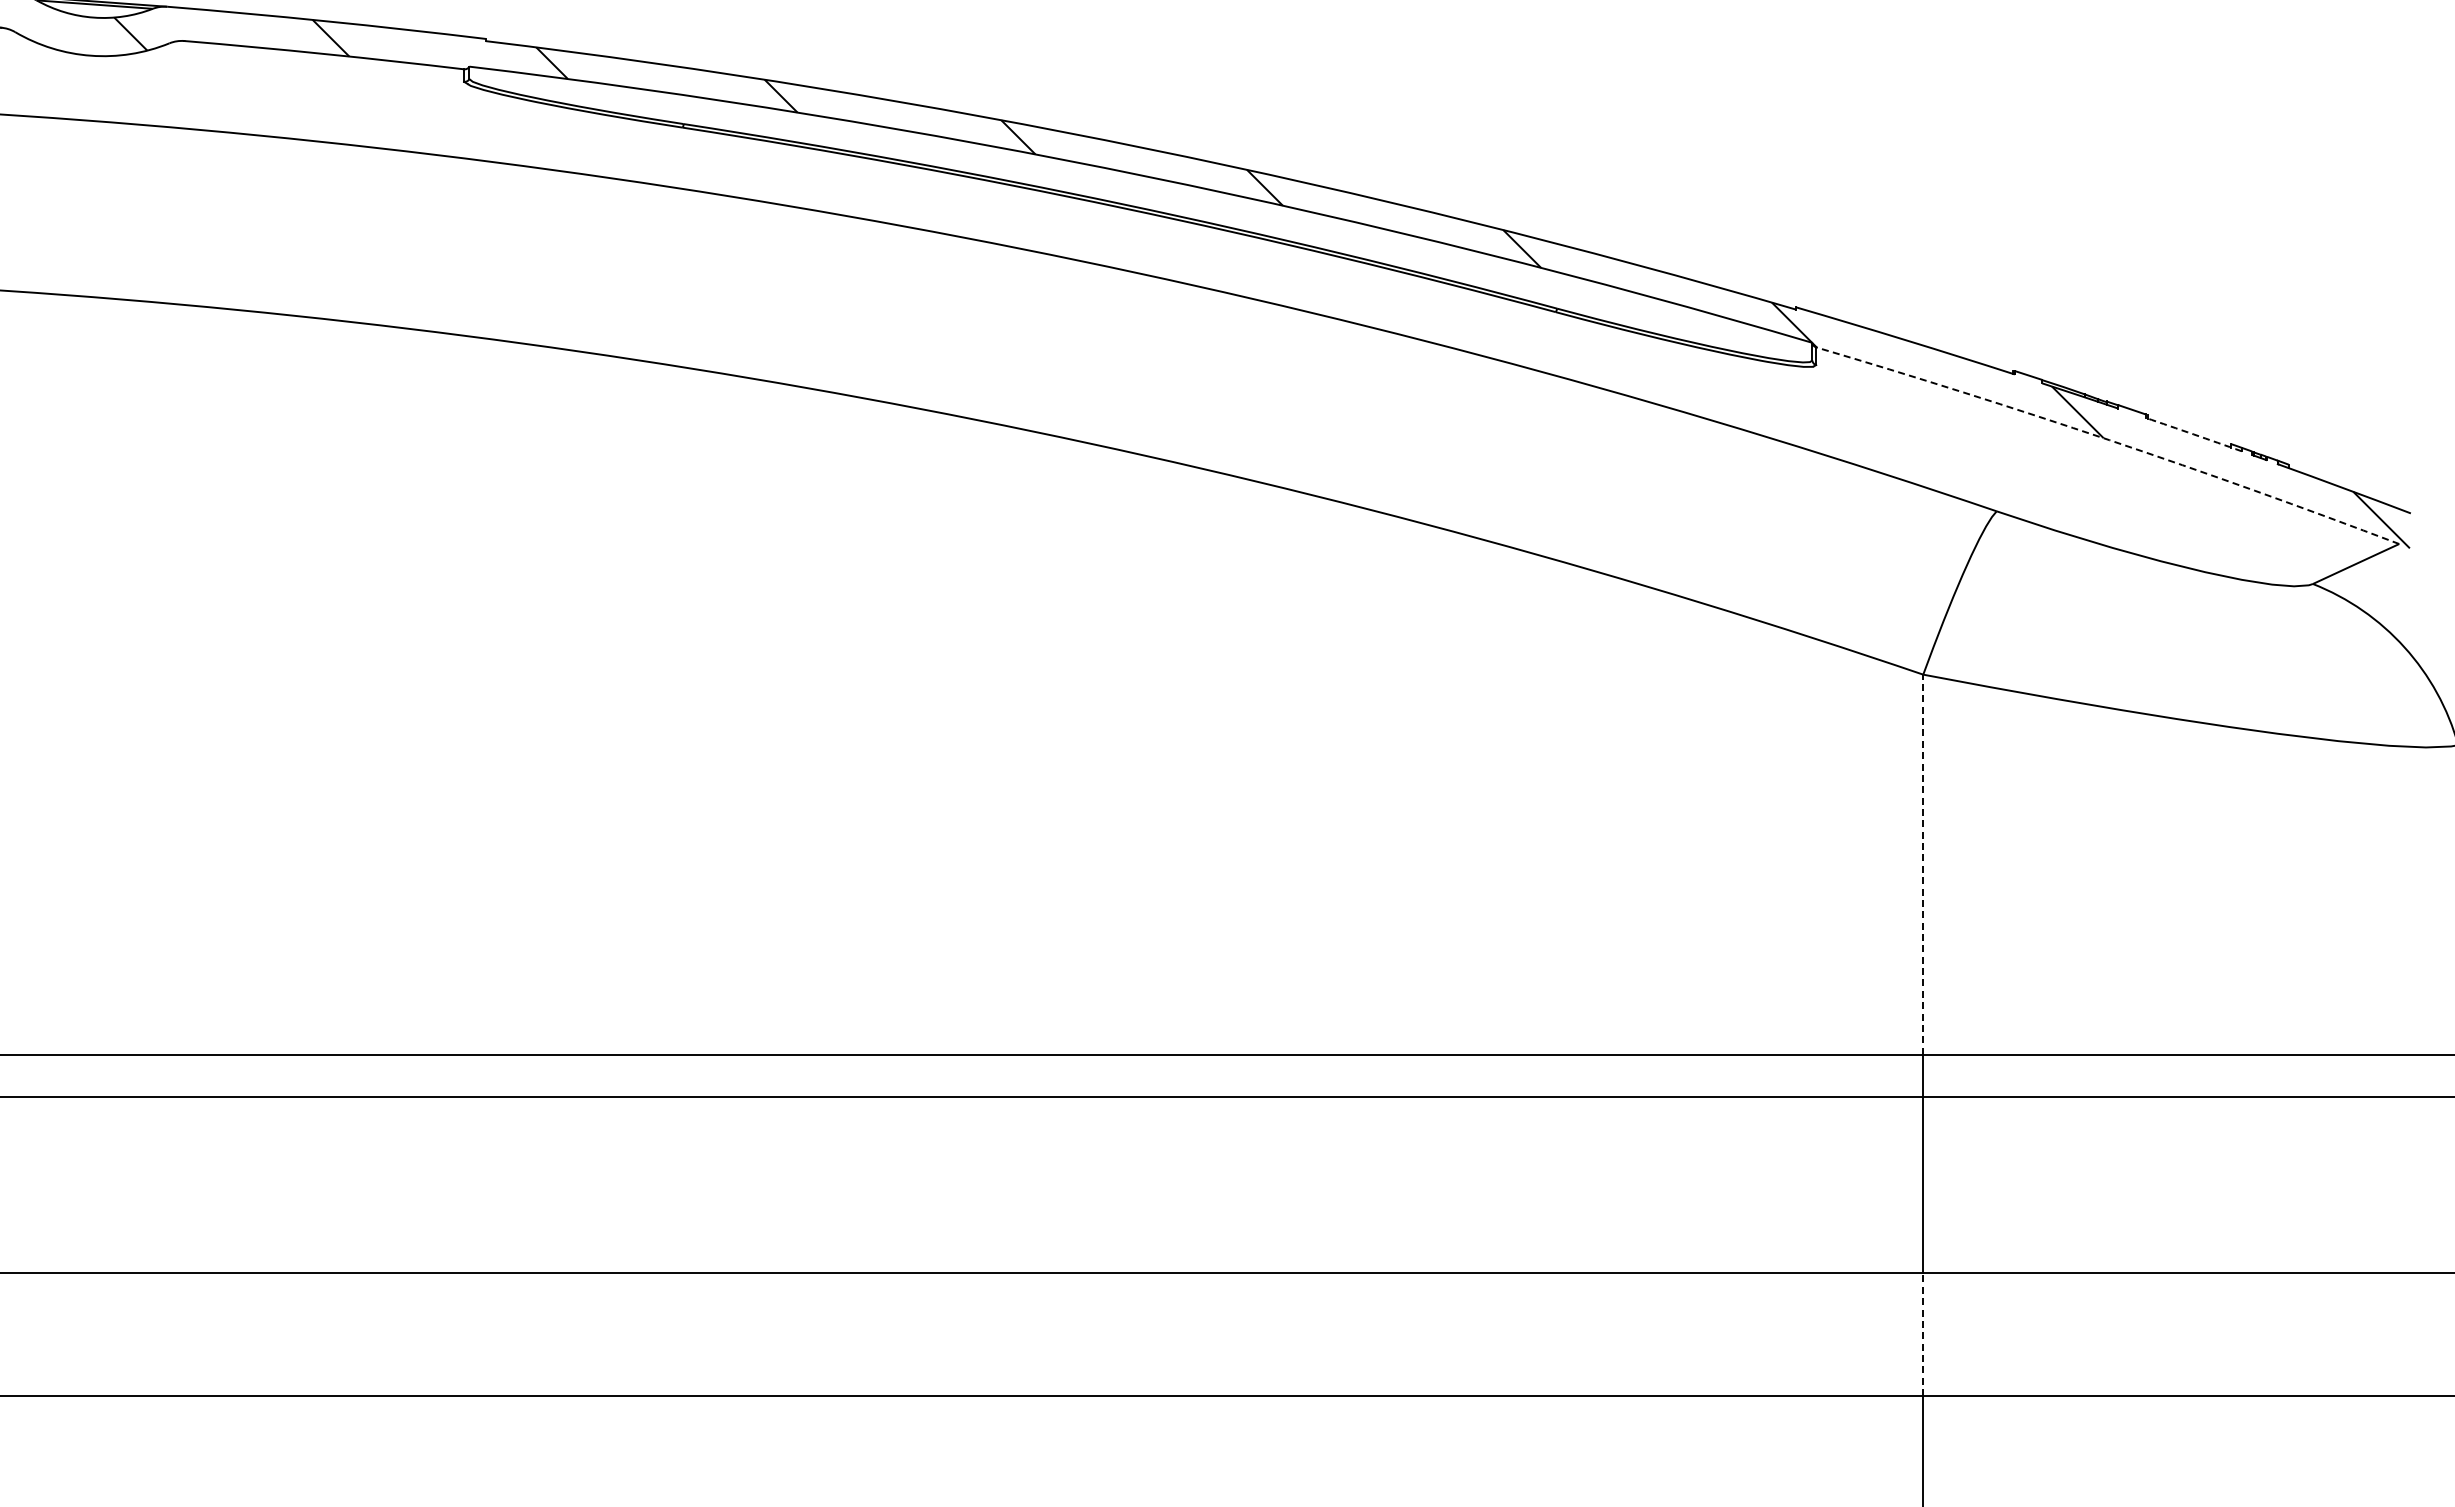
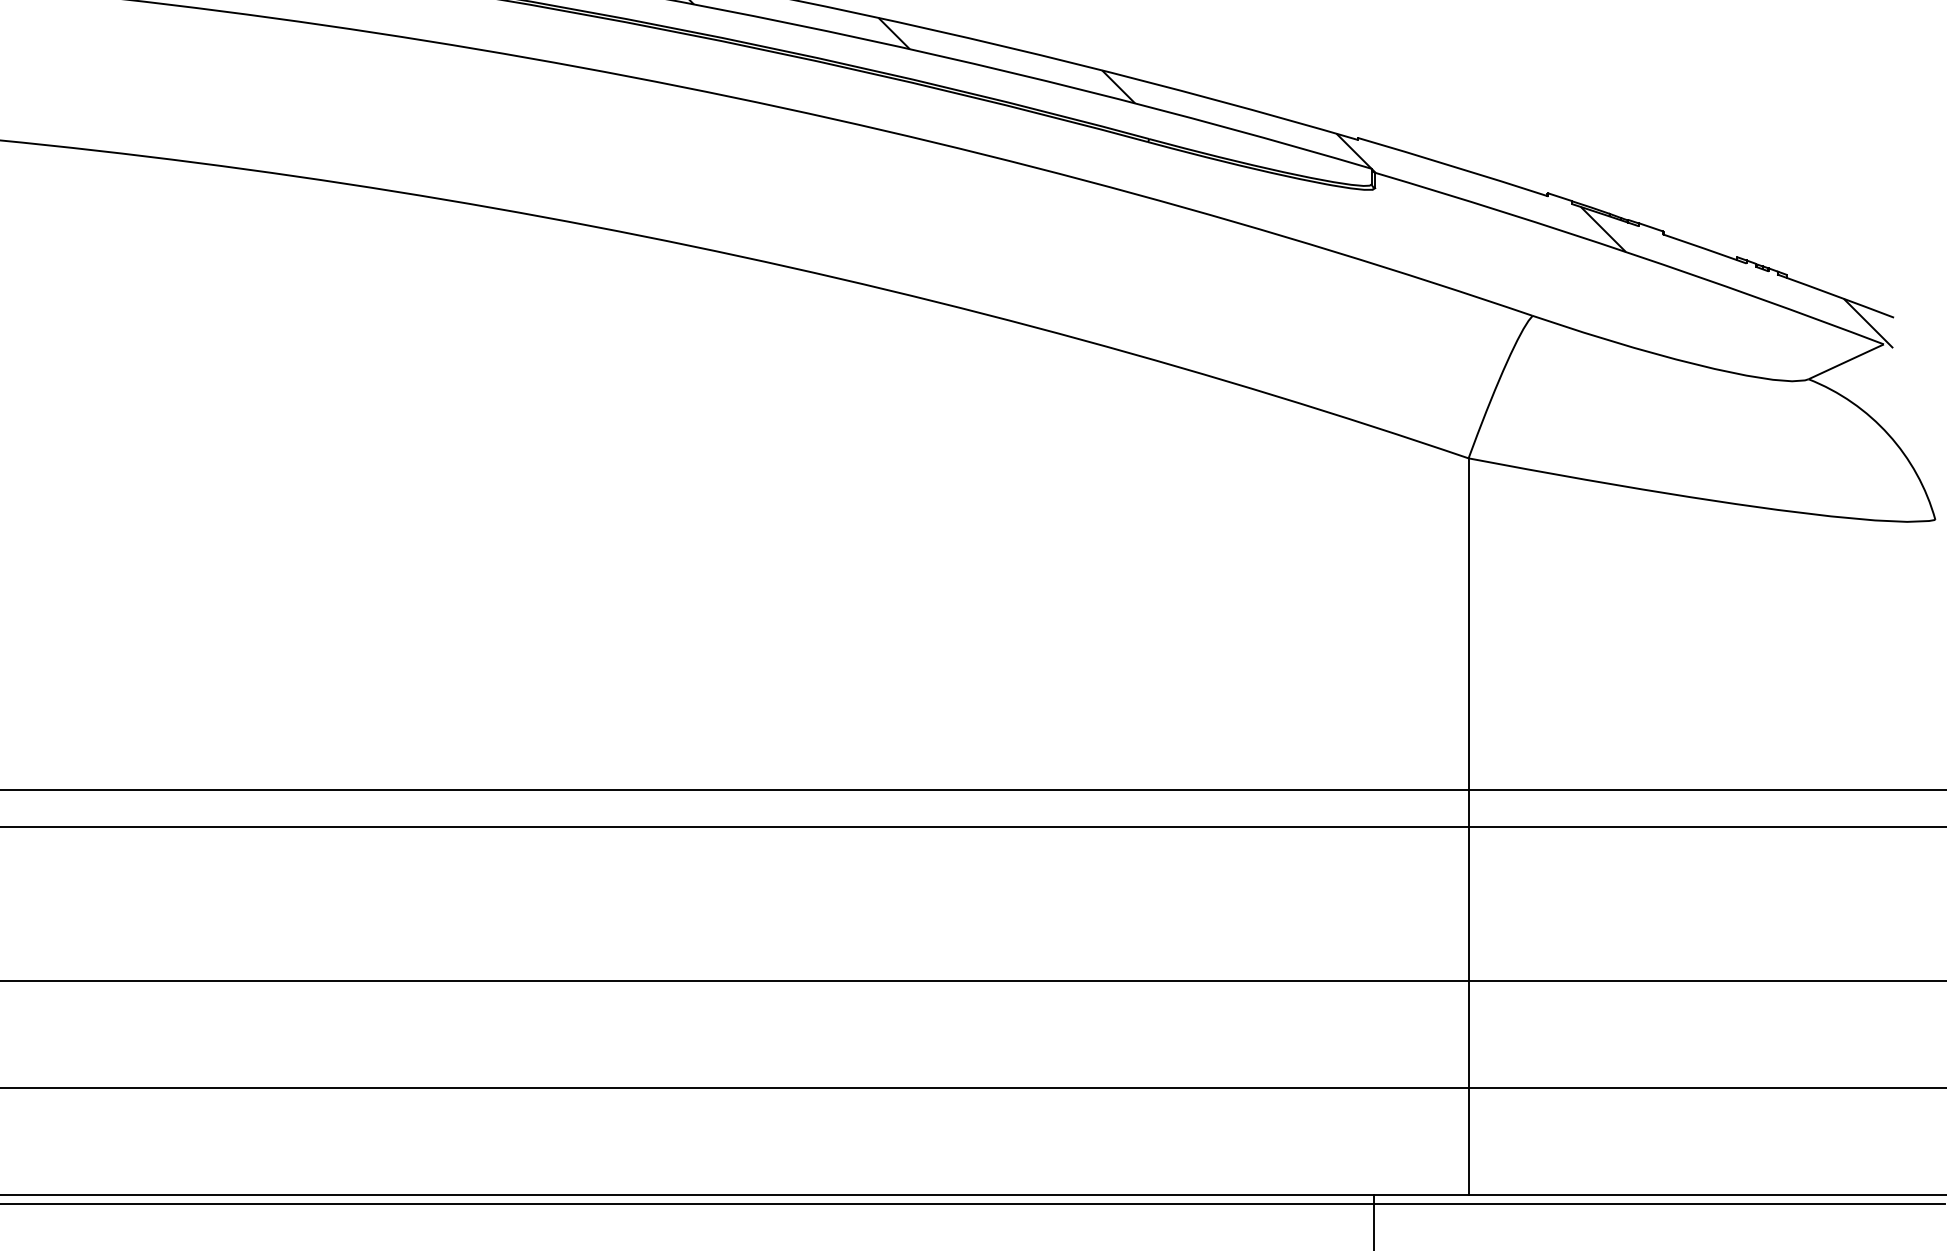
arc: (2193, 434) -> (1704, 248), dashed -> solid
arc: (2109, 440) -> (1631, 254), dashed -> solid
line: (1923, 864) -> (1468, 623), dashed -> solid
line: (1923, 1334) -> (1468, 1034), dashed -> solid

